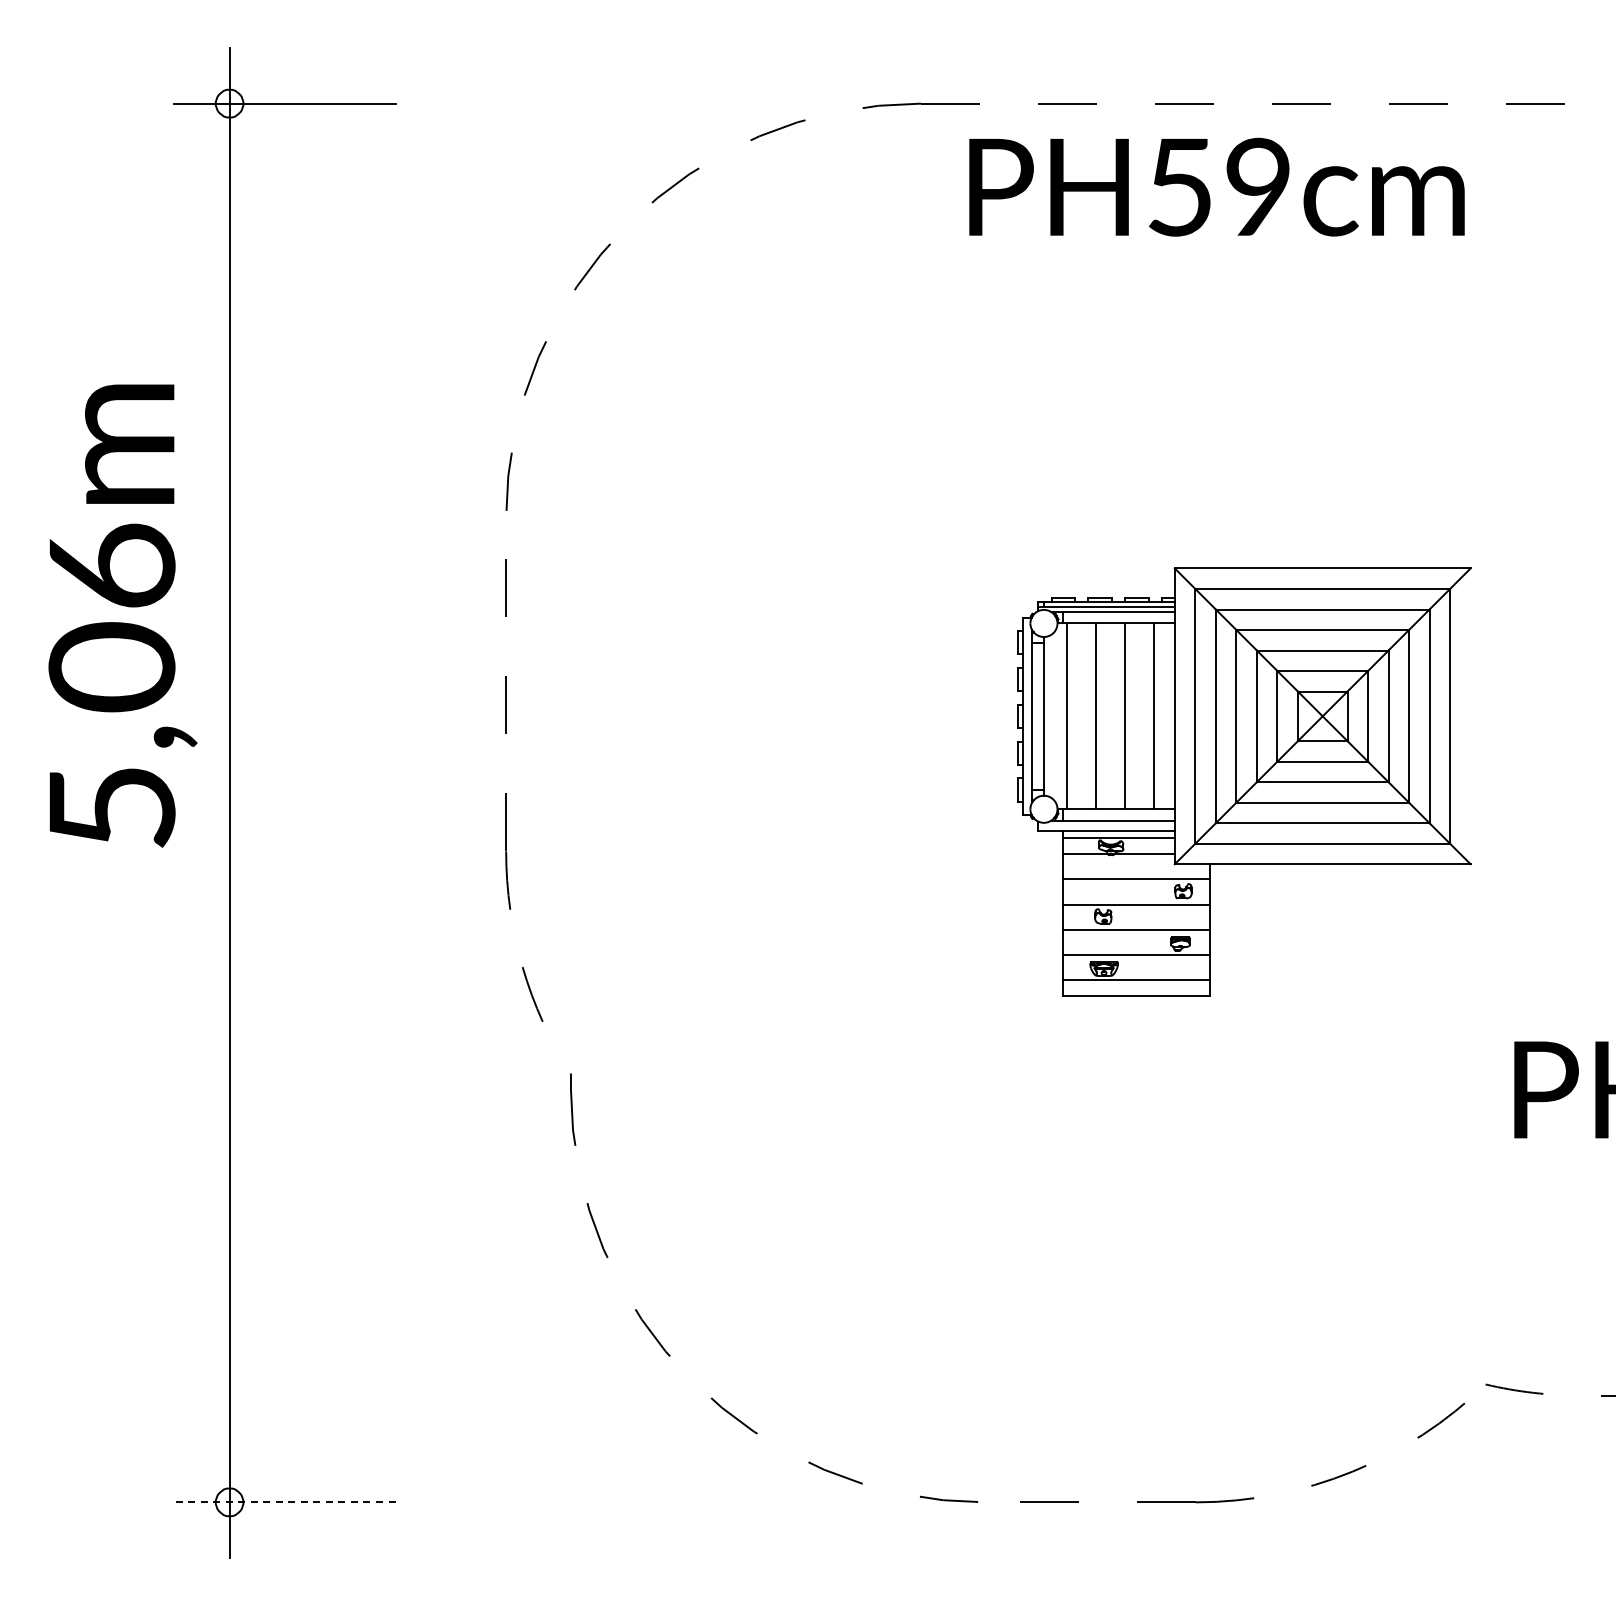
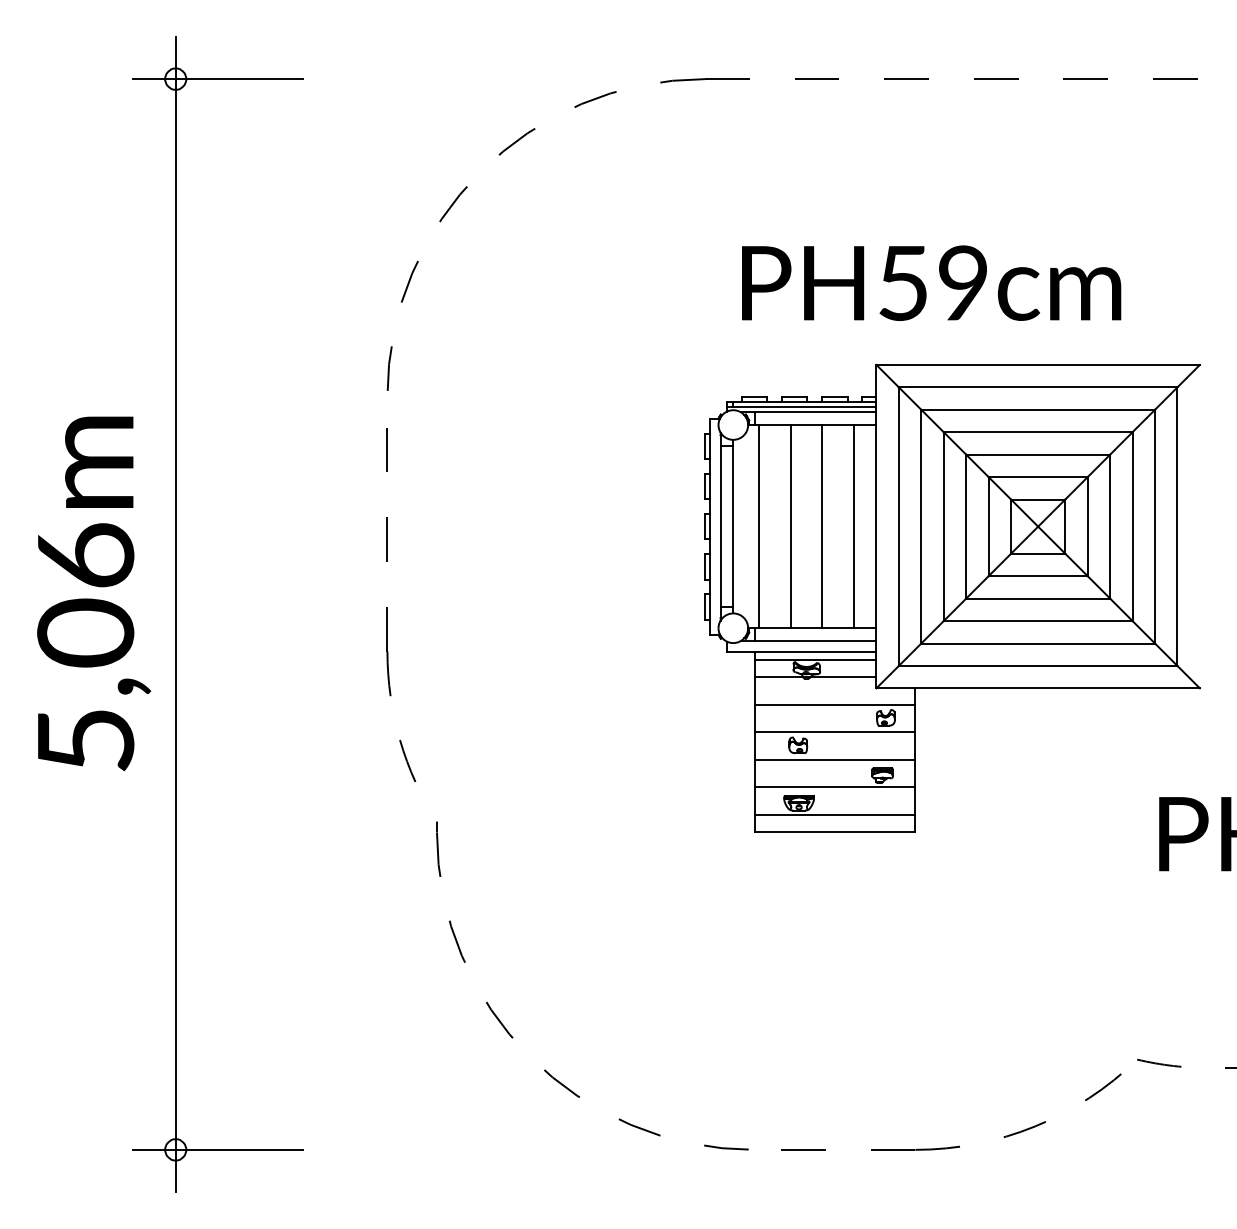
text: (1216, 186) -> (931, 282), moved
text: (122, 615) -> (93, 593), moved
part: (1244, 781) -> (952, 598), size x1.43
line: (284, 1502) -> (217, 1149), dashed -> solid

